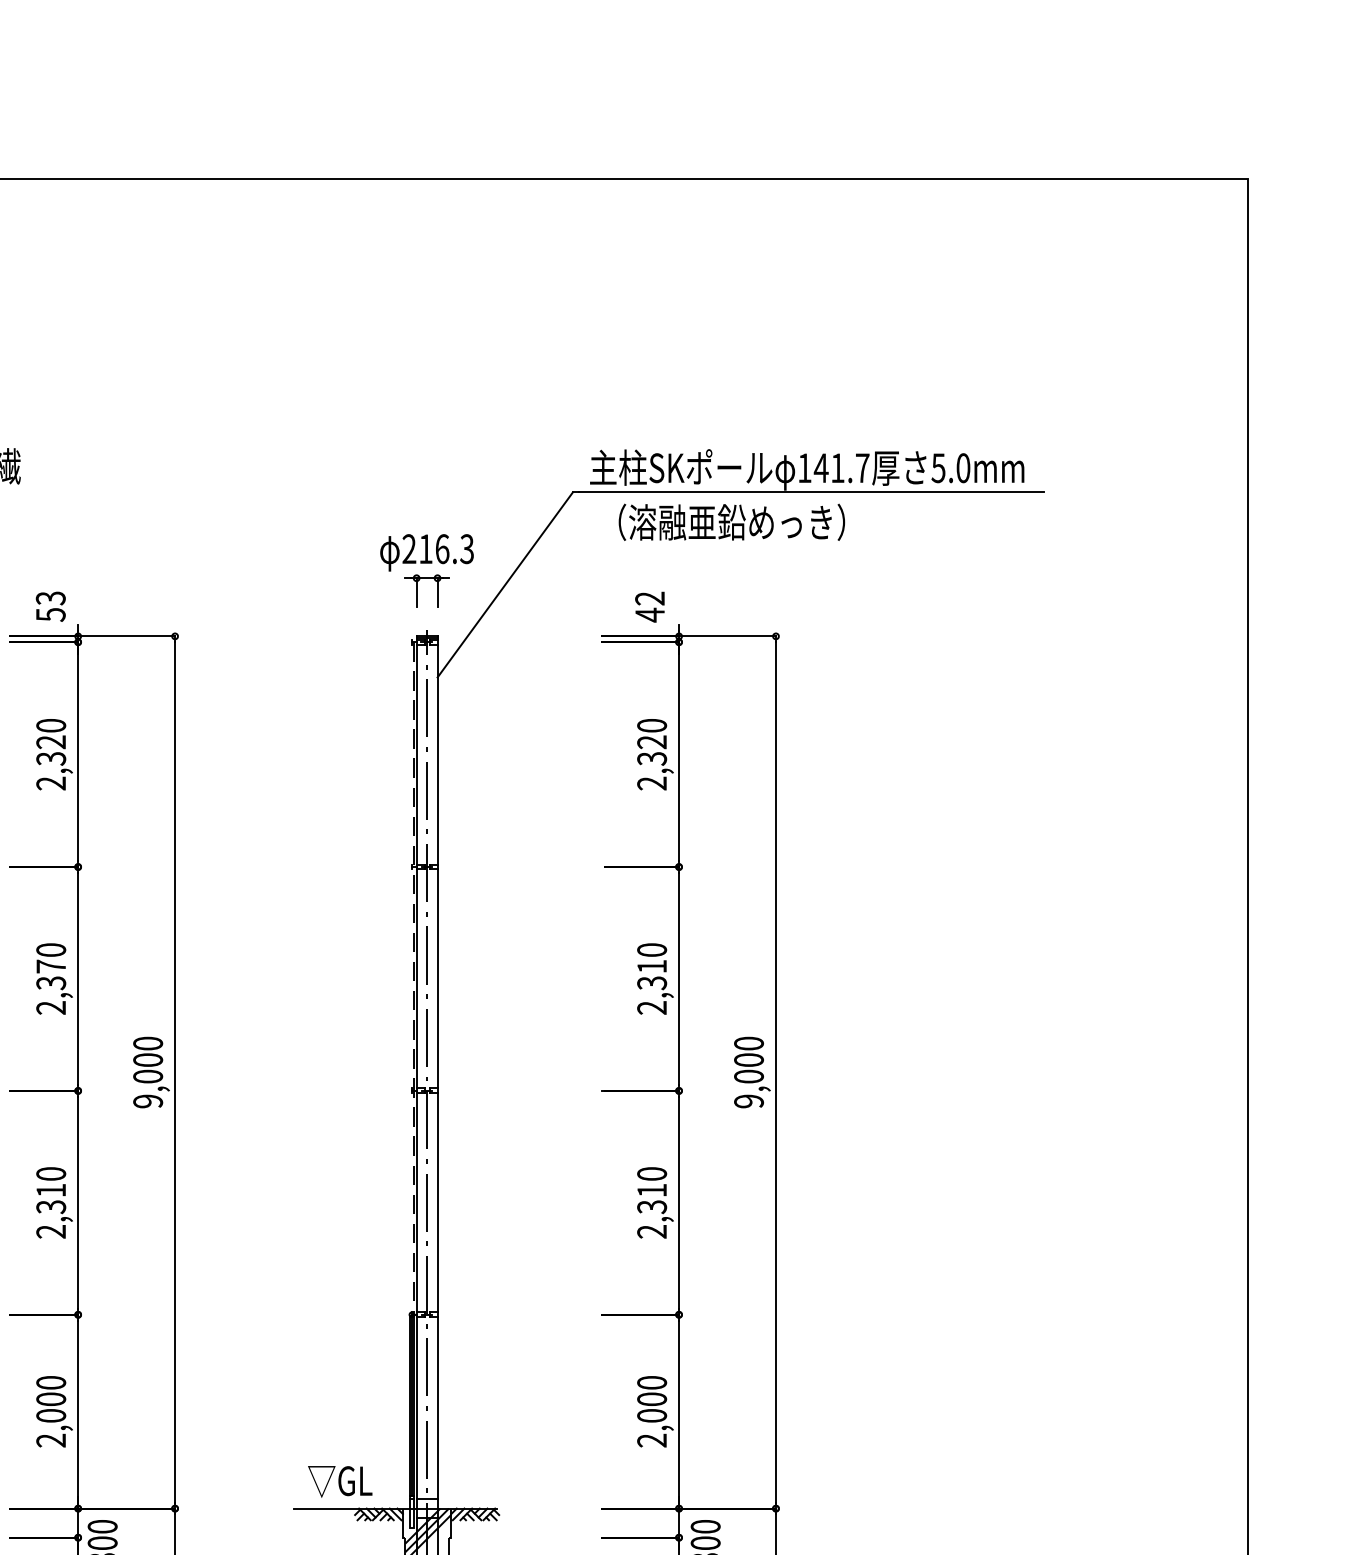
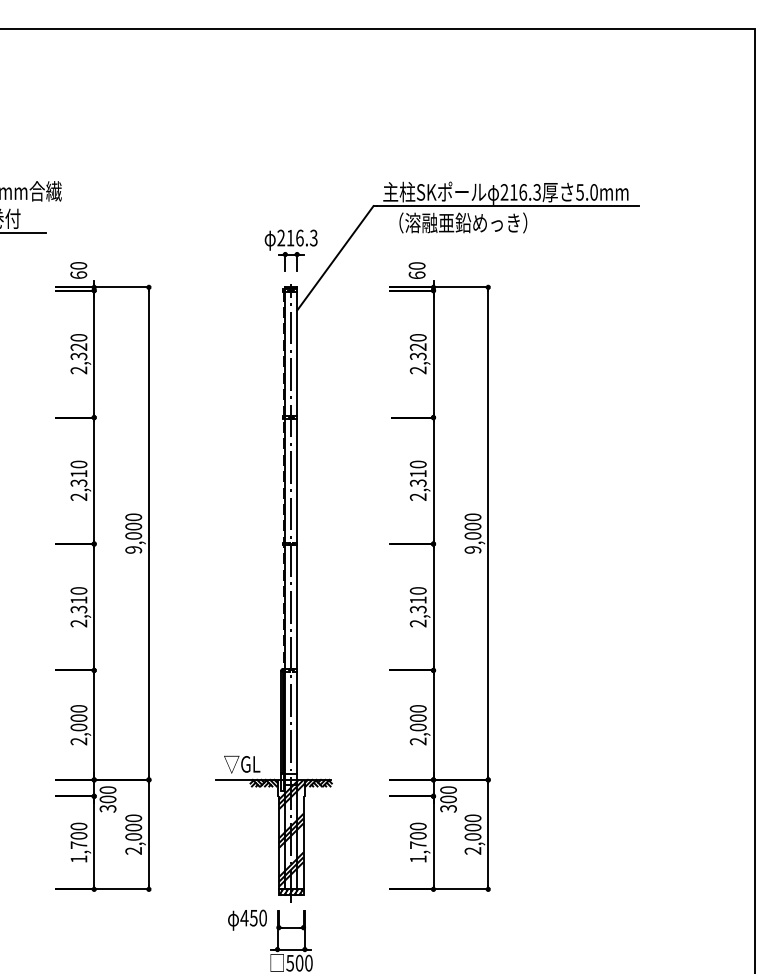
text: (833, 468) -> (520, 192), 141.7 -> 216.3
text: (50, 606) -> (78, 270), 53 -> 60
text: (648, 606) -> (416, 270), 42 -> 60
text: (50, 966) -> (78, 473), 2,370 -> 2,310

